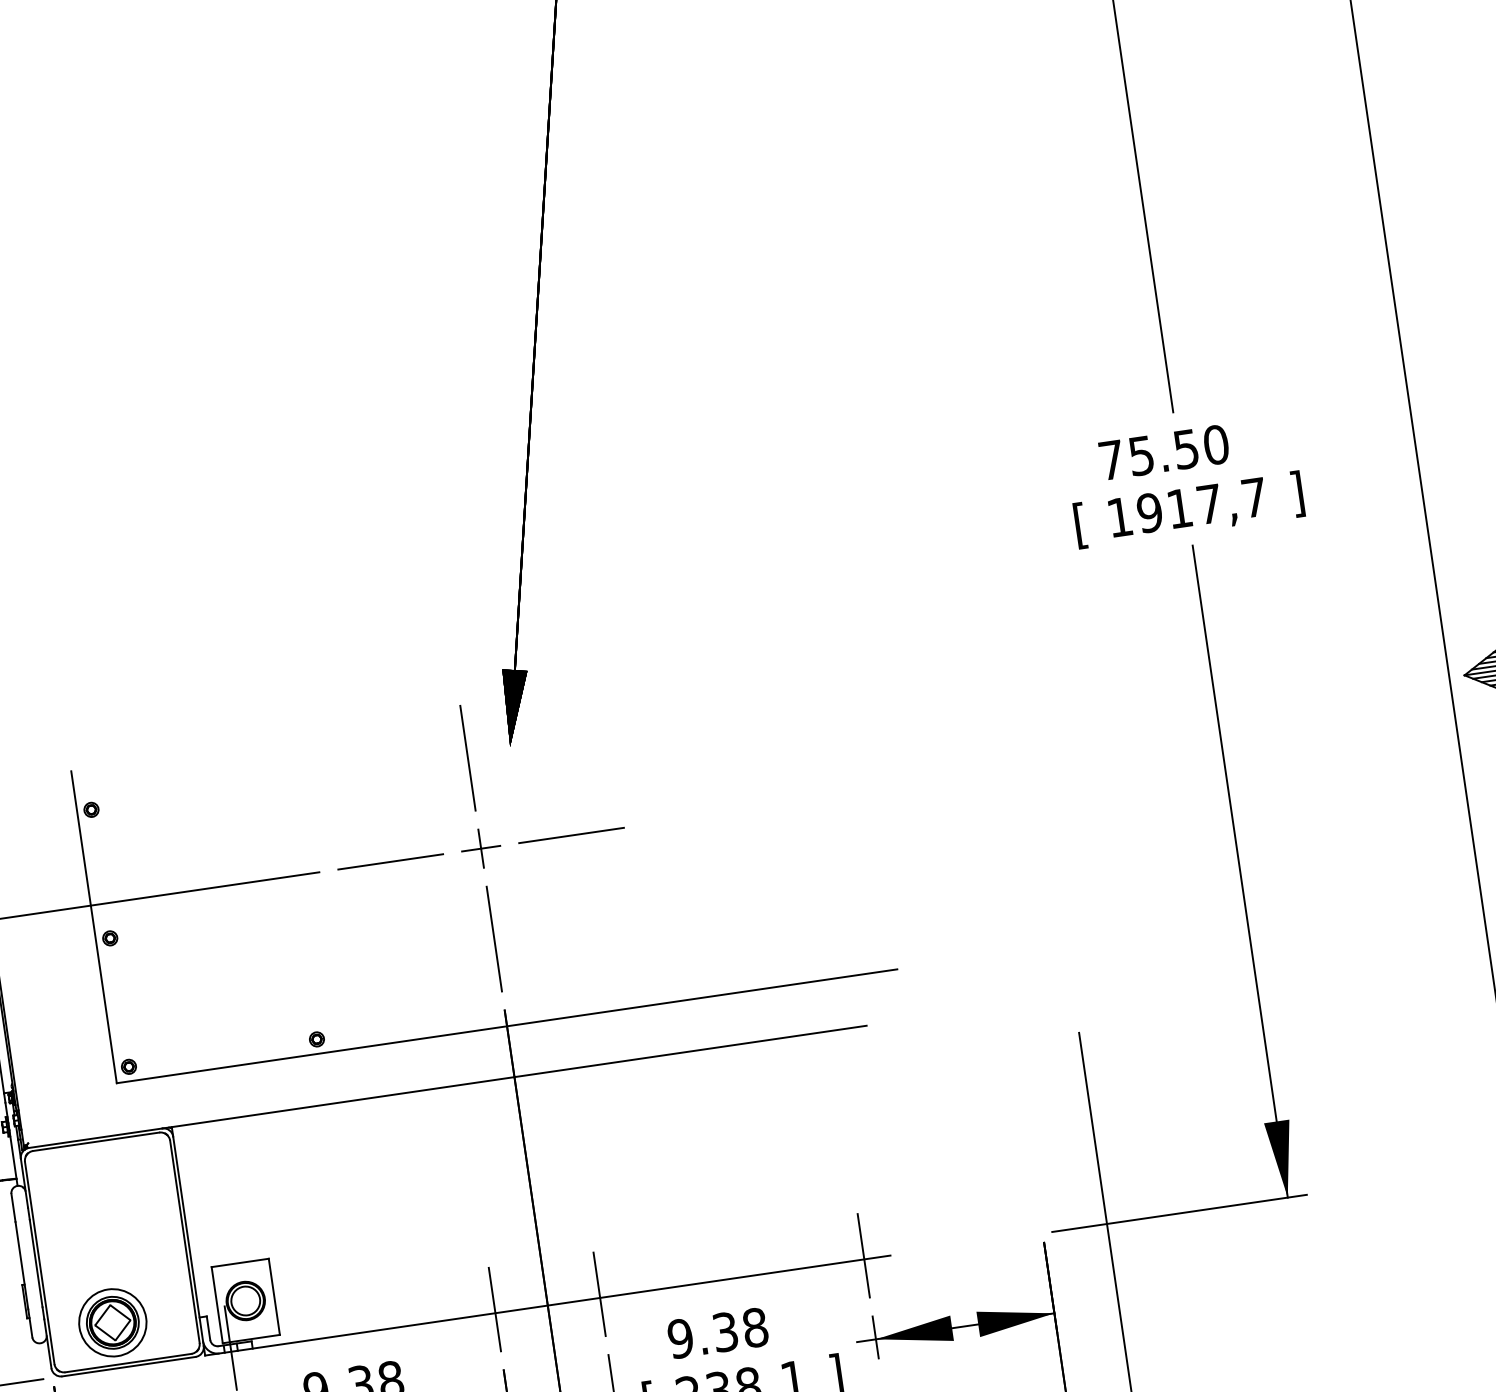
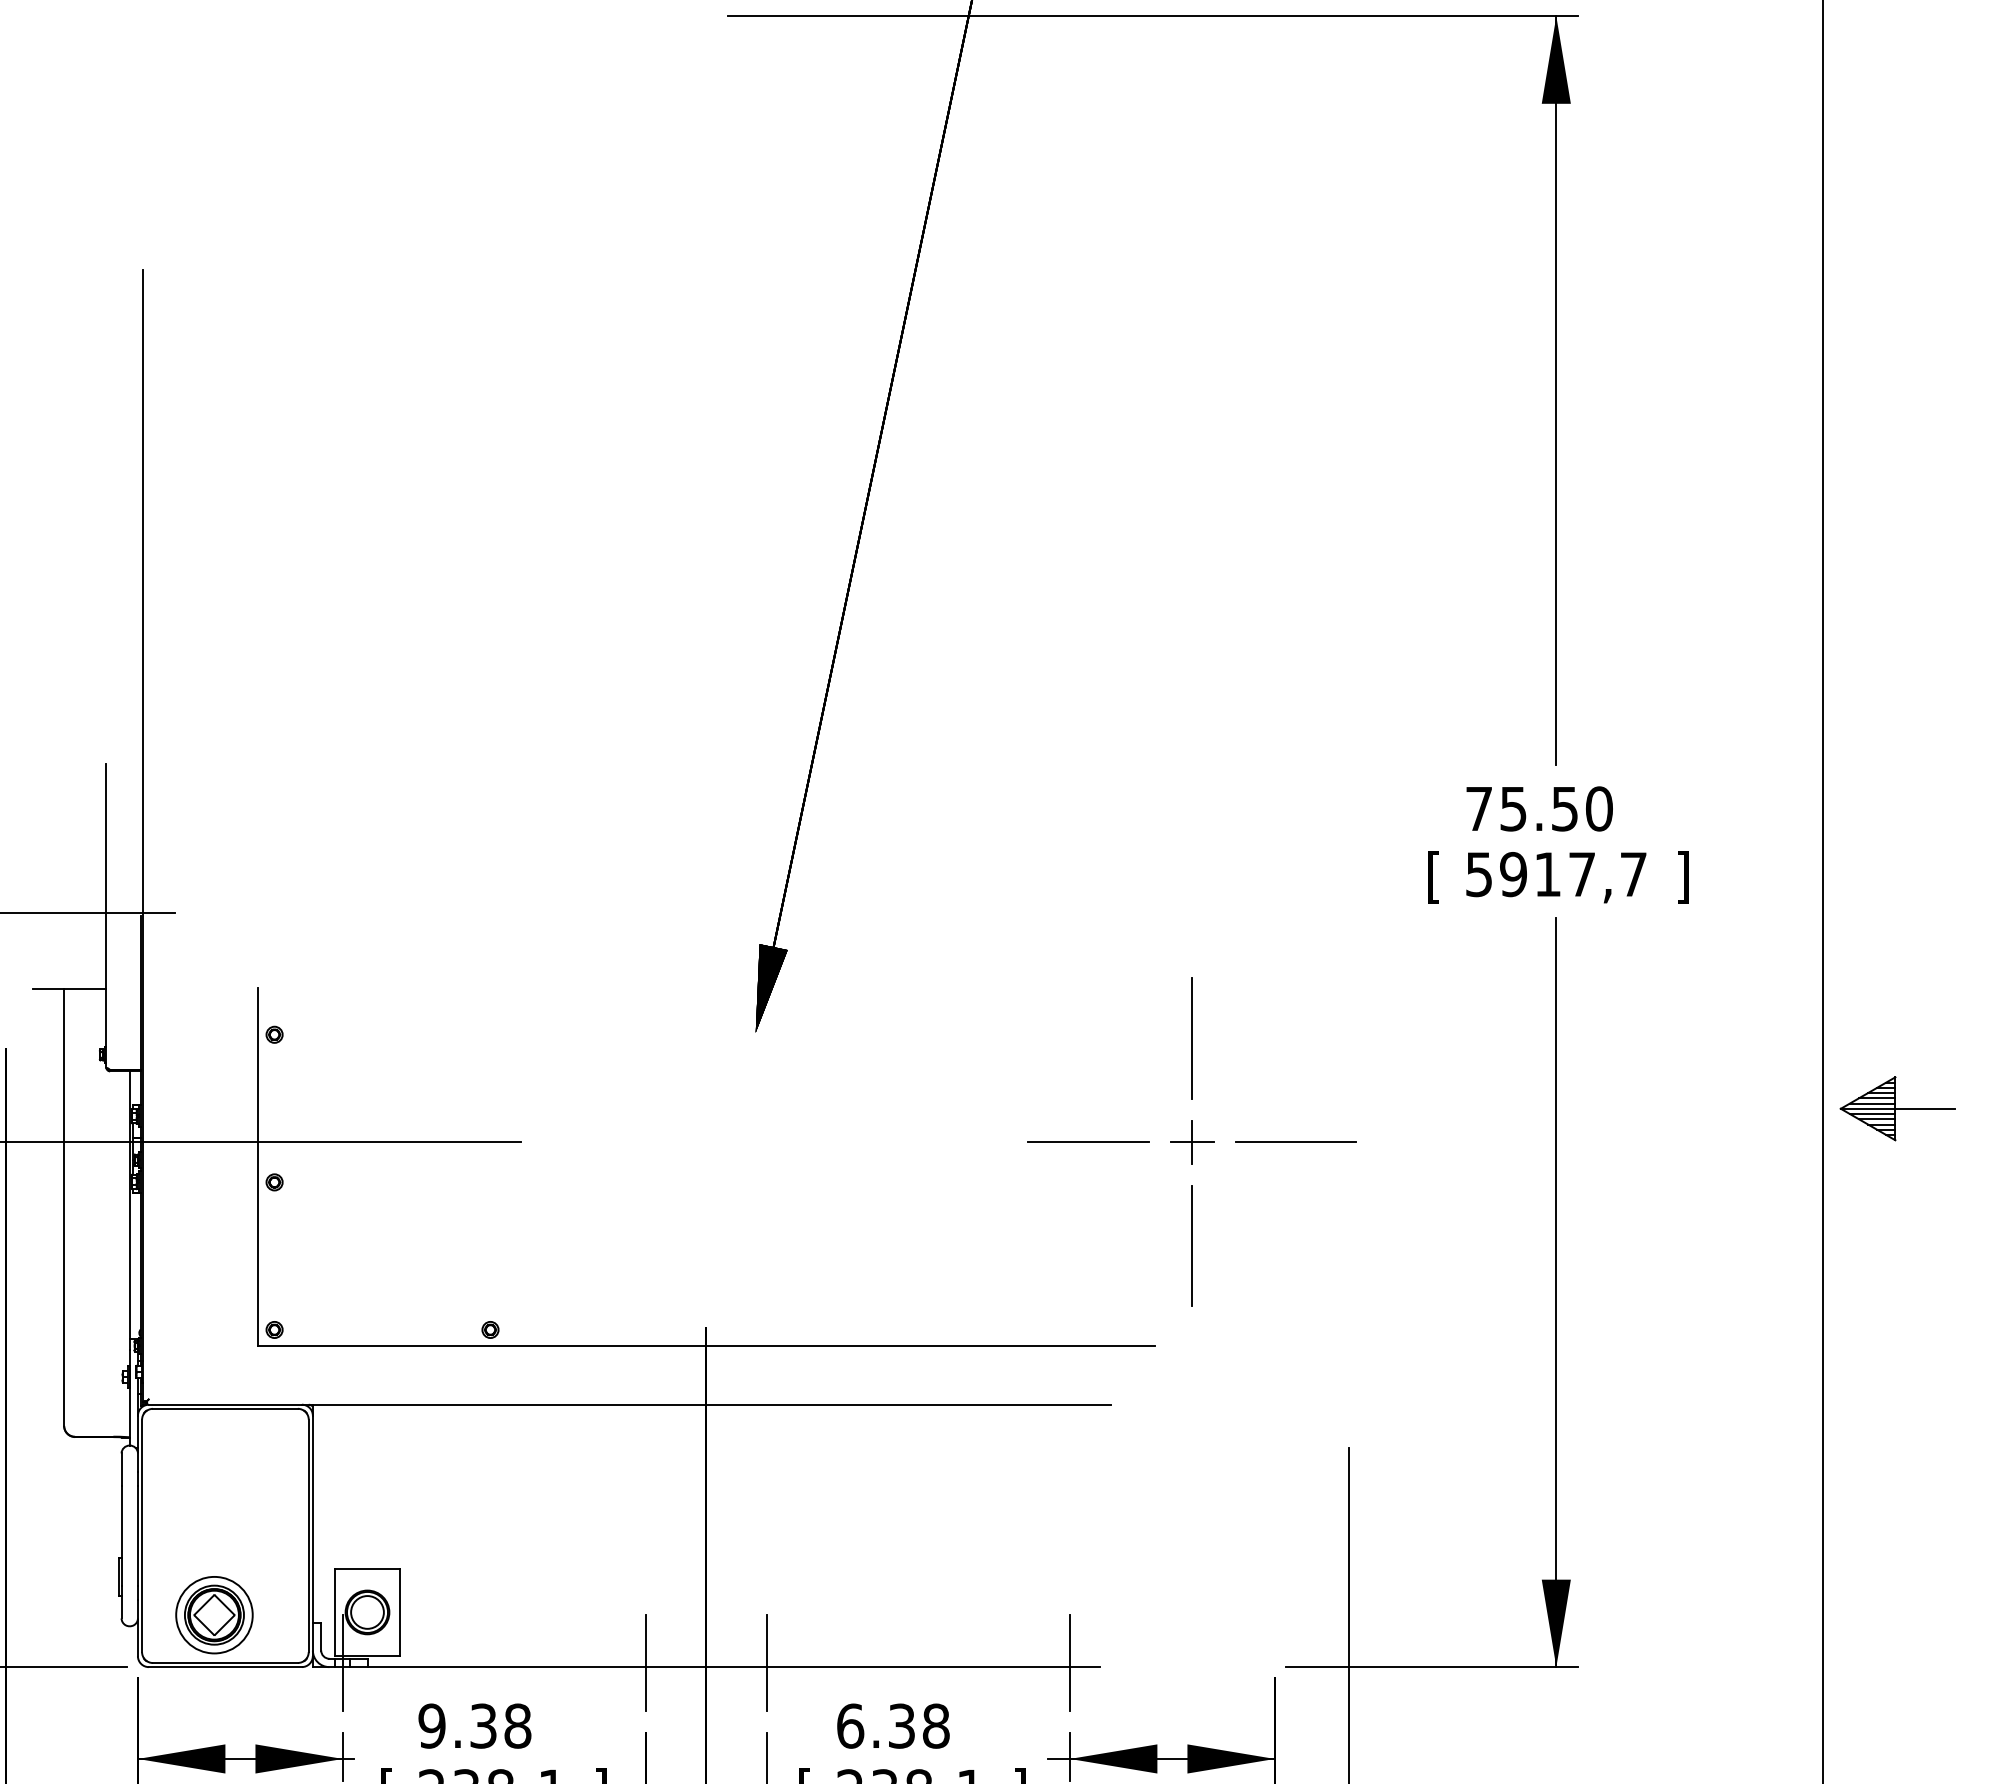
text: (1119, 517) -> (1478, 874), 1917,7 -> 5917,7
part: (480, 848) -> (1191, 1141), moved
text: (680, 1338) -> (850, 1725), 9.38 -> 6.38

